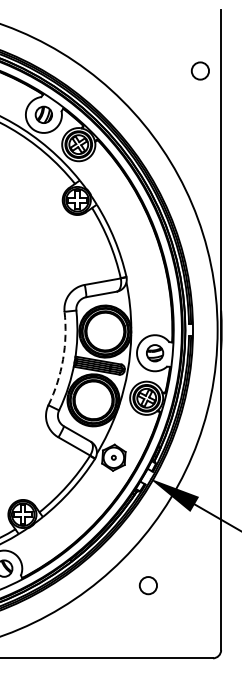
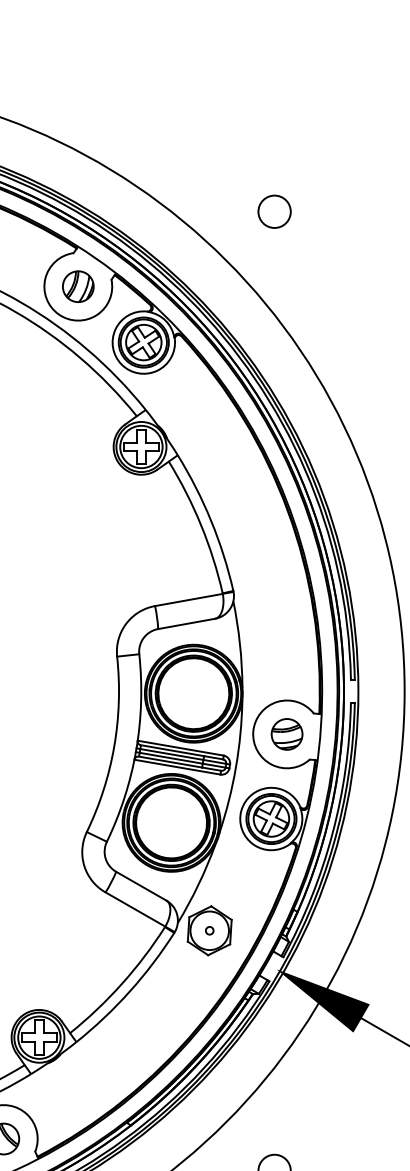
circle: (199, 70) -> (272, 210), moved
arc: (63, 359) -> (115, 746), dashed -> solid

